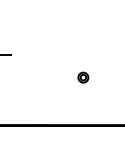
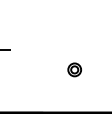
part: (83, 77) -> (74, 69), size x1.43

